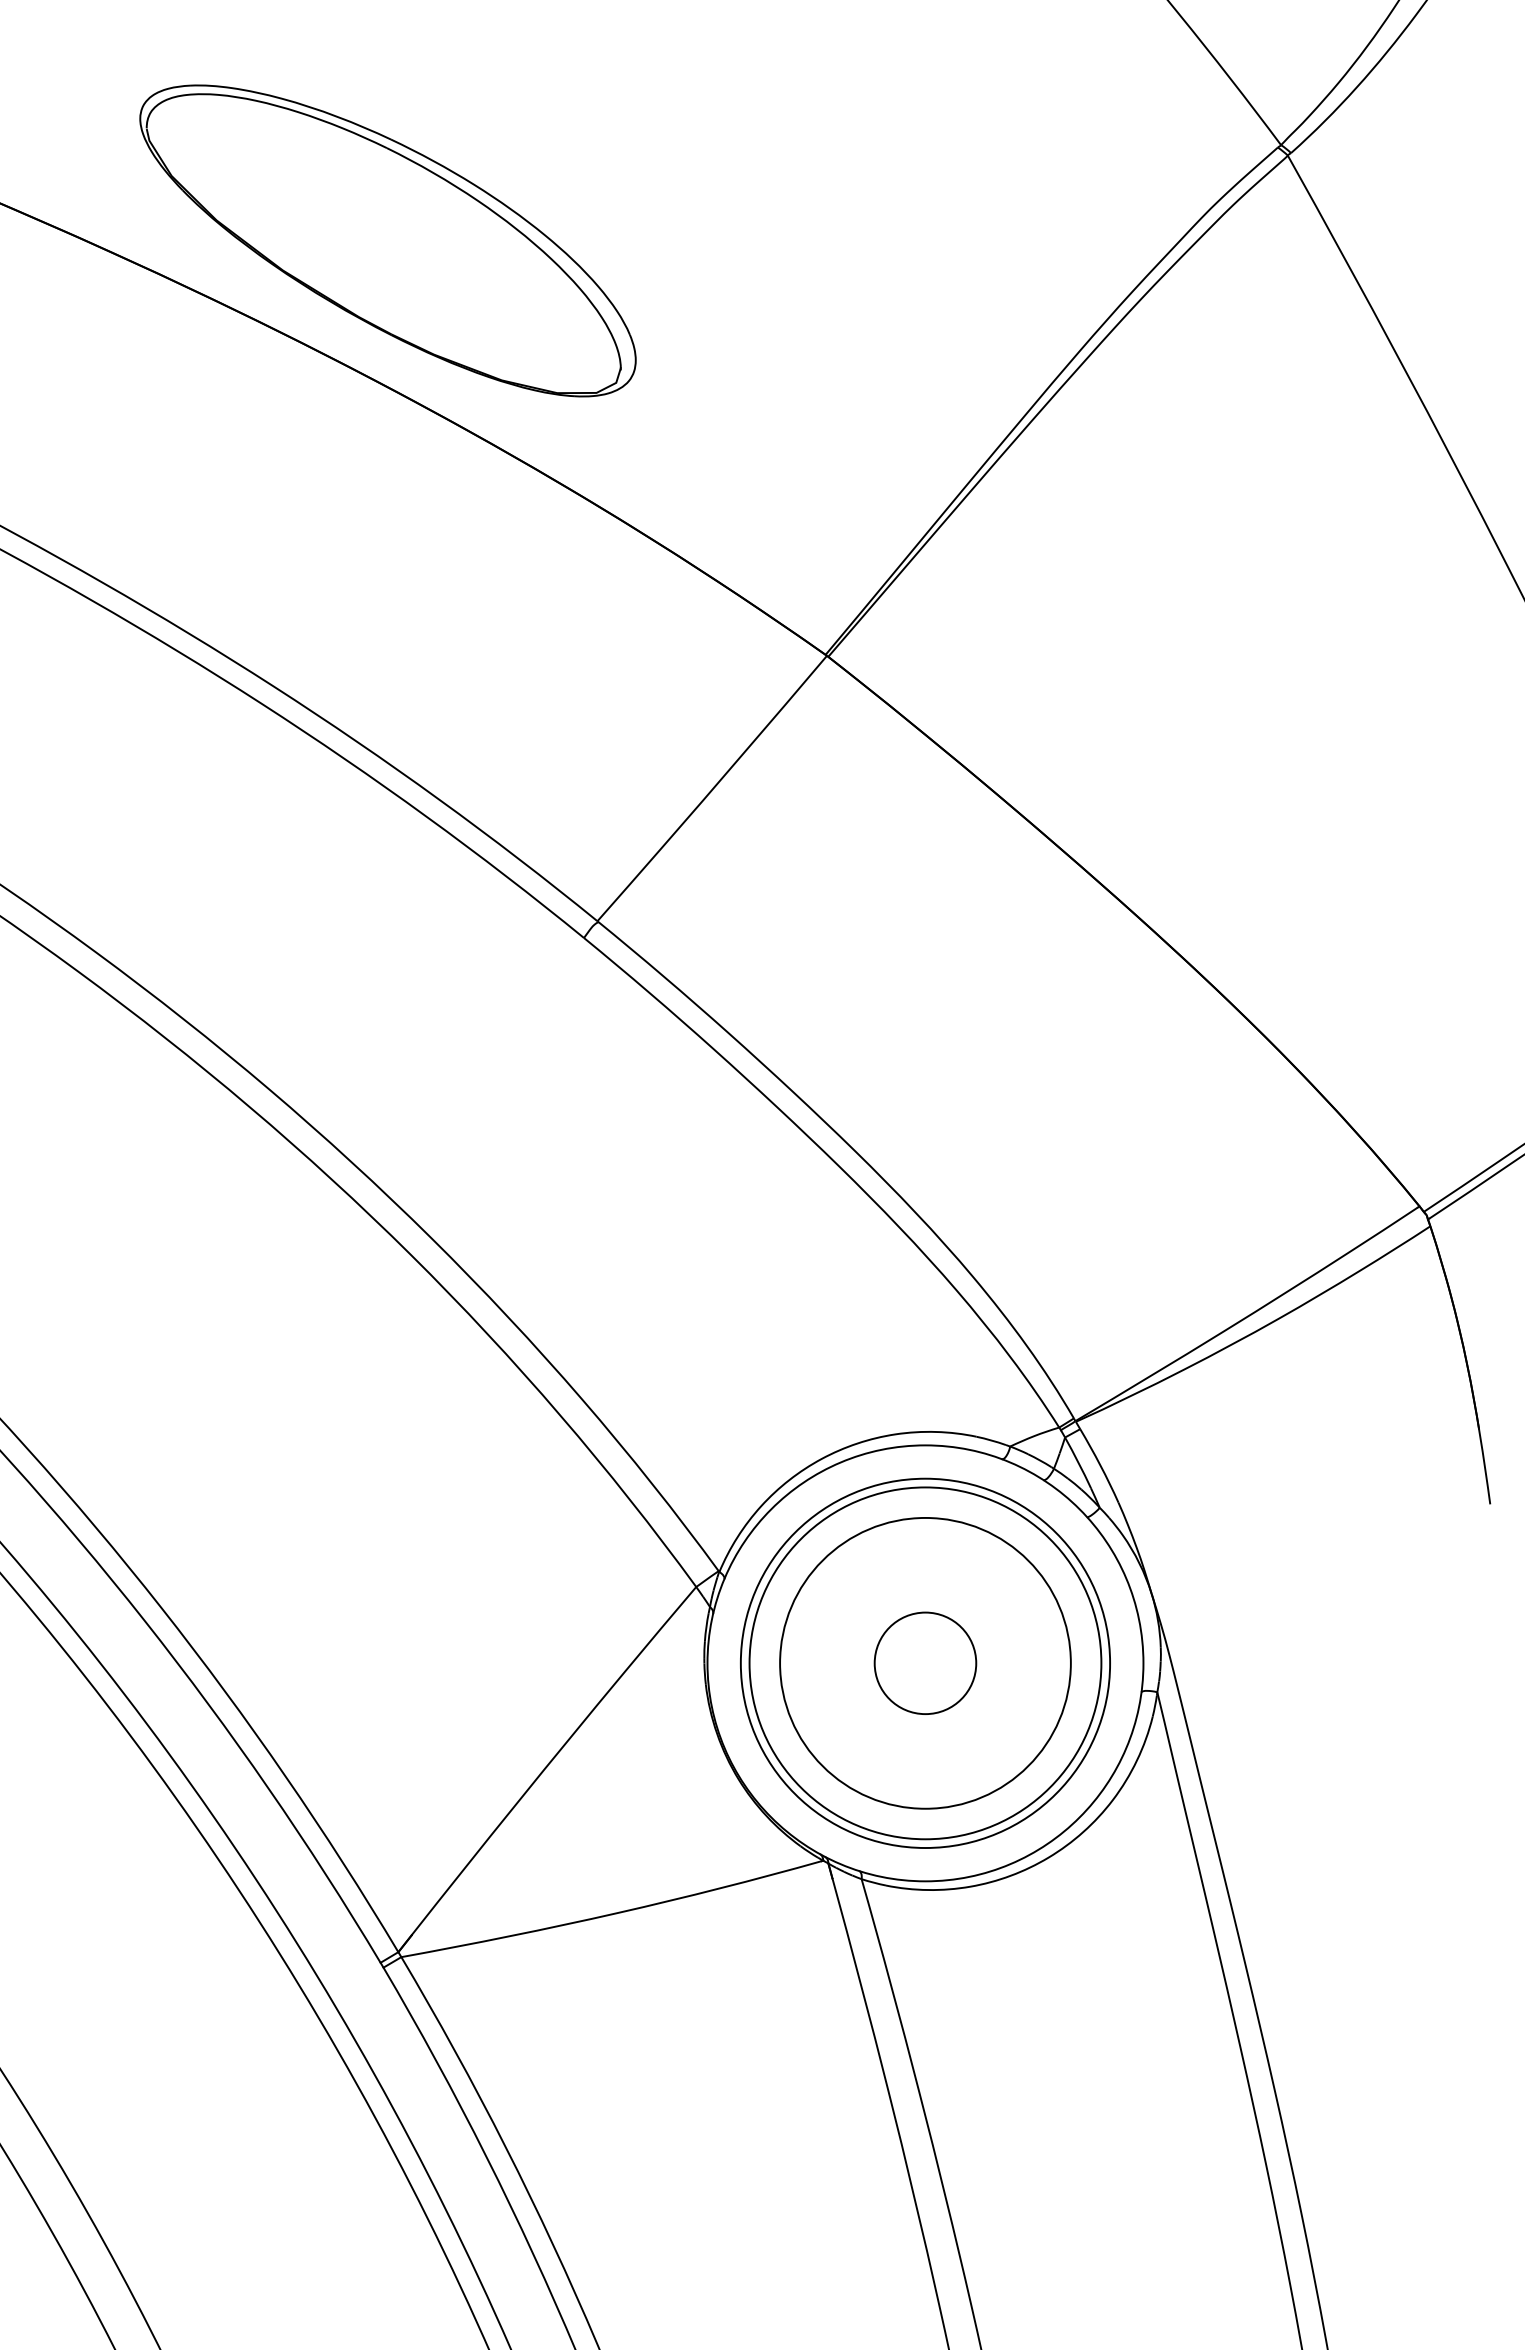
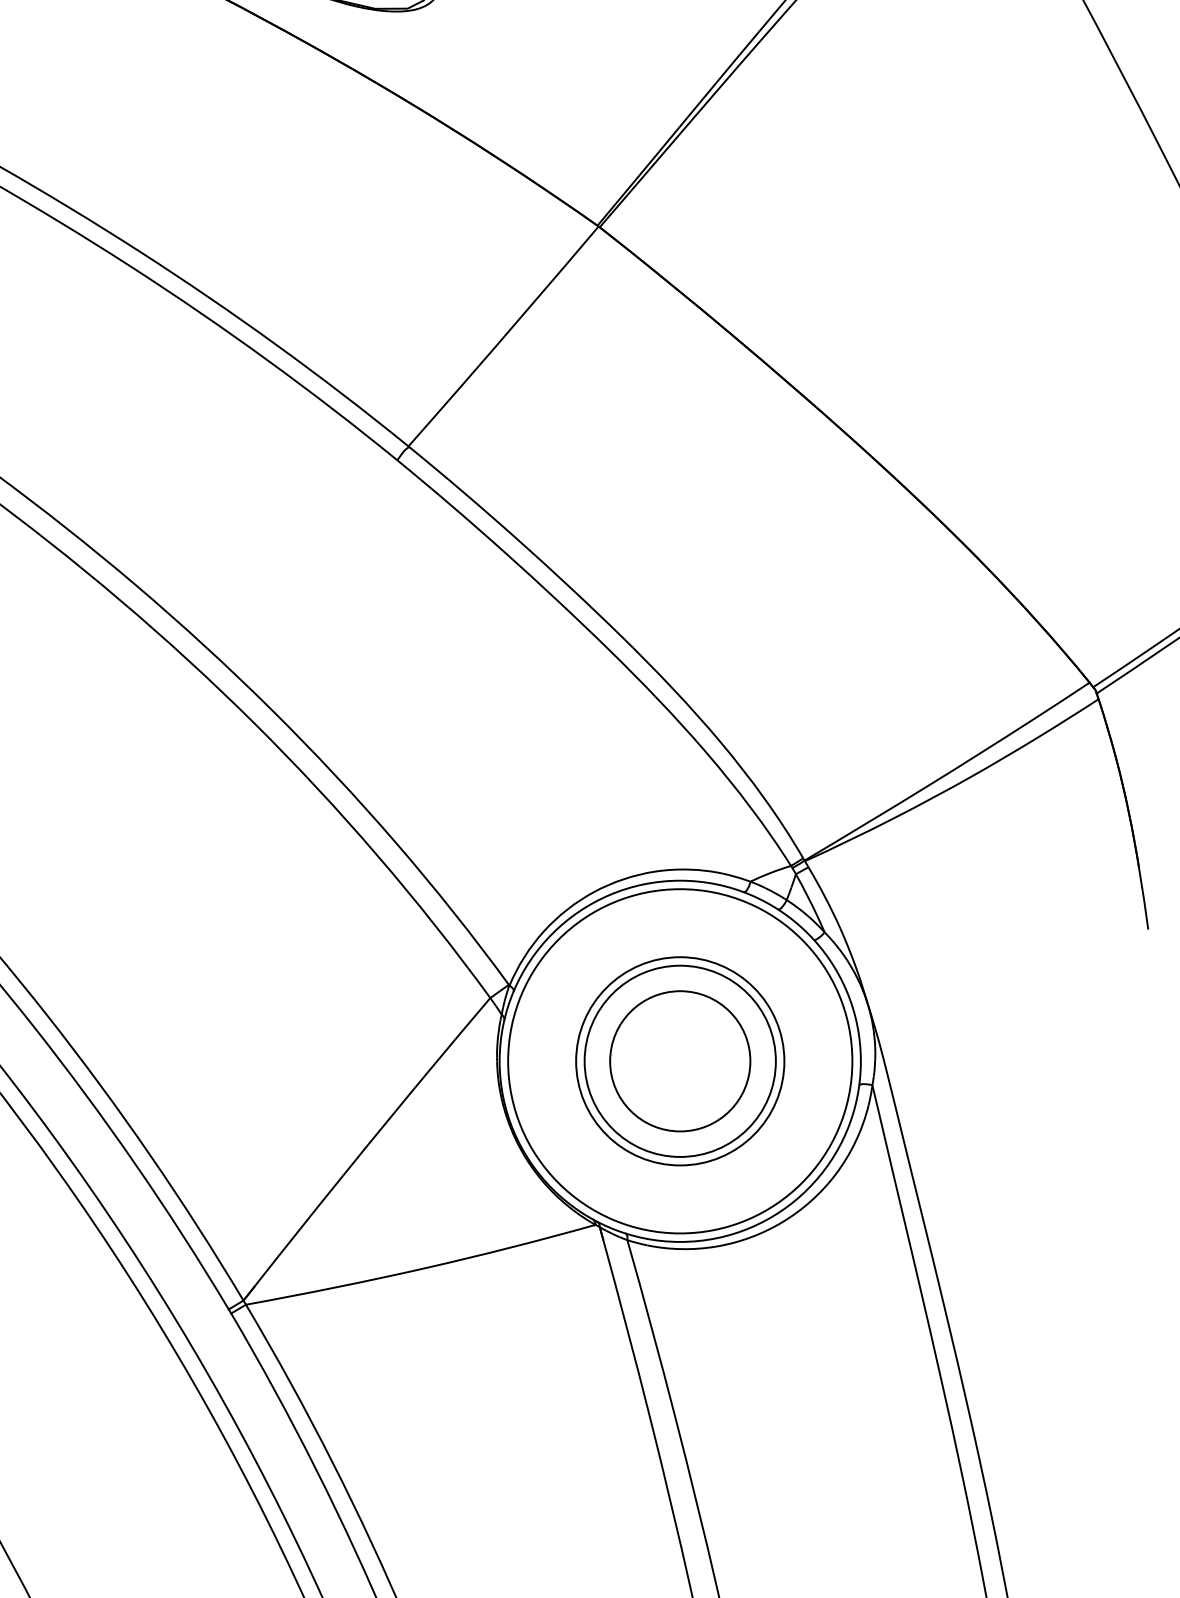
circle: (925, 1662) -> (680, 1060), size x0.62
circle: (925, 1662) -> (680, 1060), size x1.67
circle: (925, 1663) -> (680, 1061), size x0.71
circle: (925, 1663) -> (680, 1061), size x1.43

